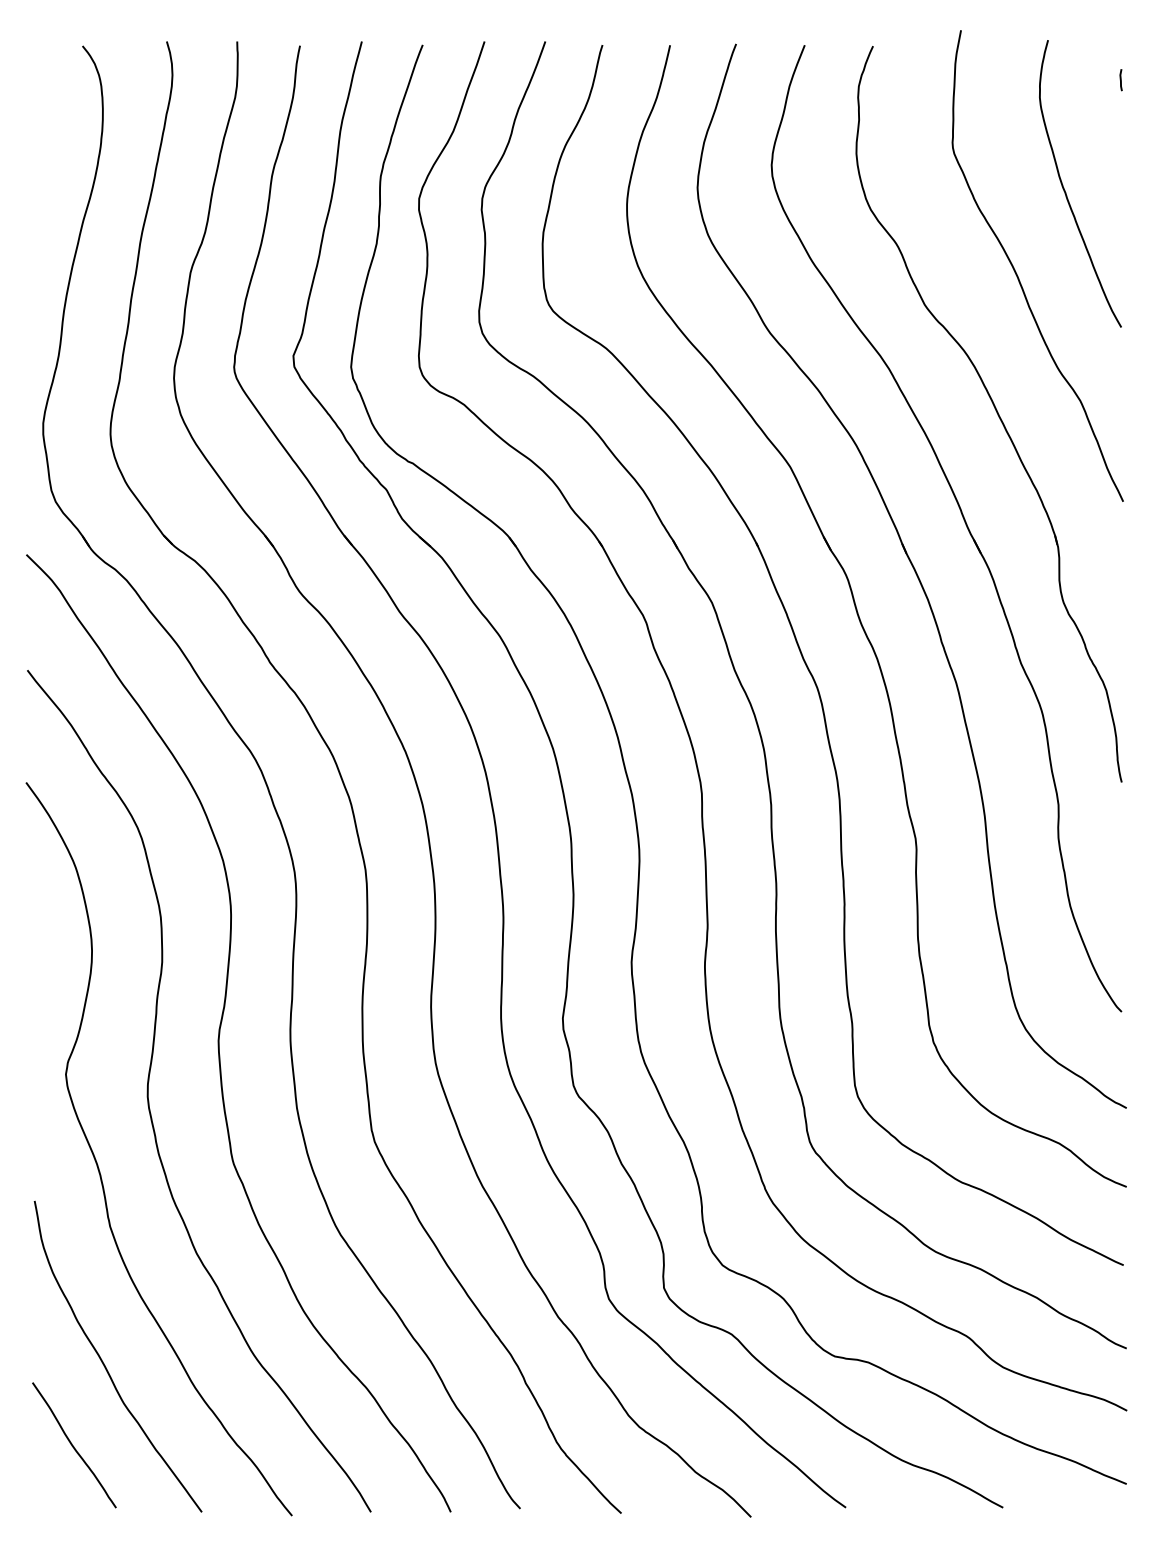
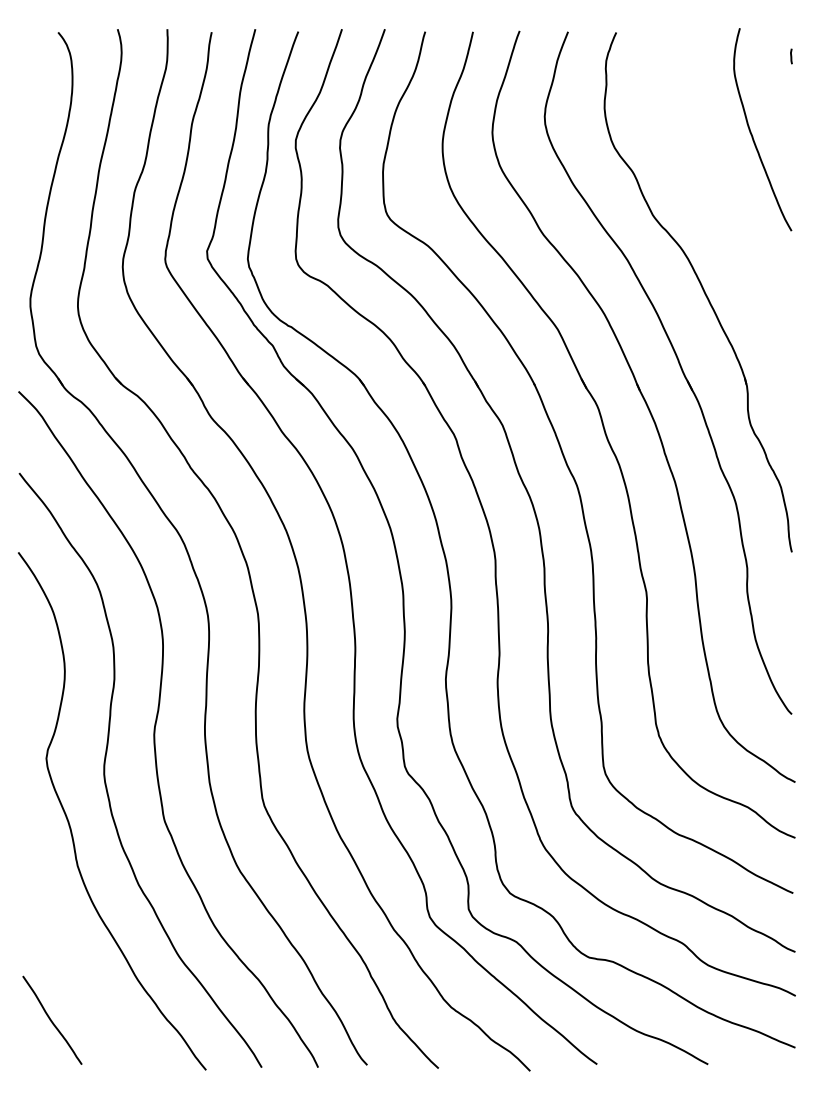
curve: (1017, 272) -> (718, 192), removed
curve: (104, 1361) -> (73, 961), removed

